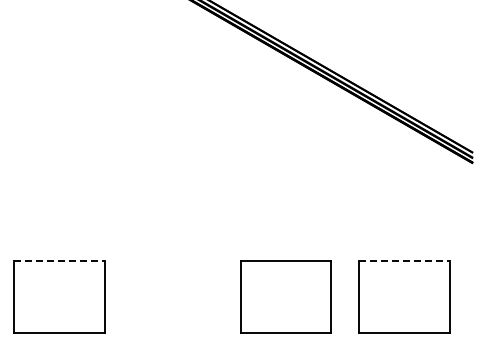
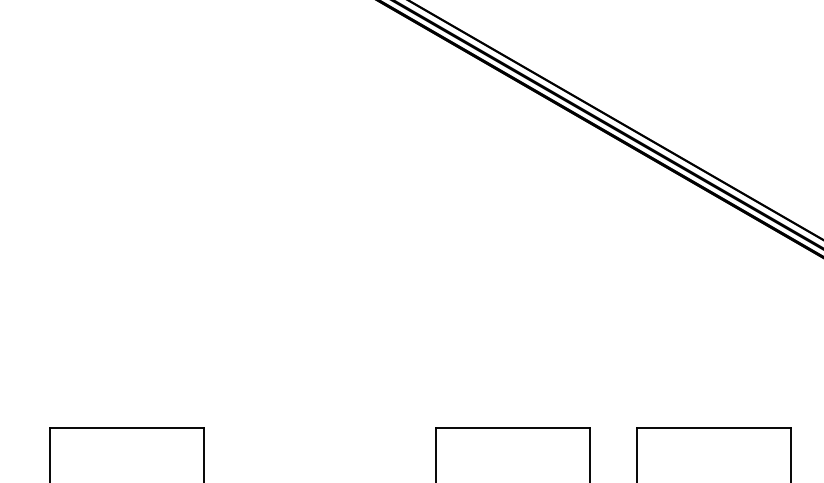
line: (59, 260) -> (127, 427), dashed -> solid
line: (404, 260) -> (714, 427), dashed -> solid

